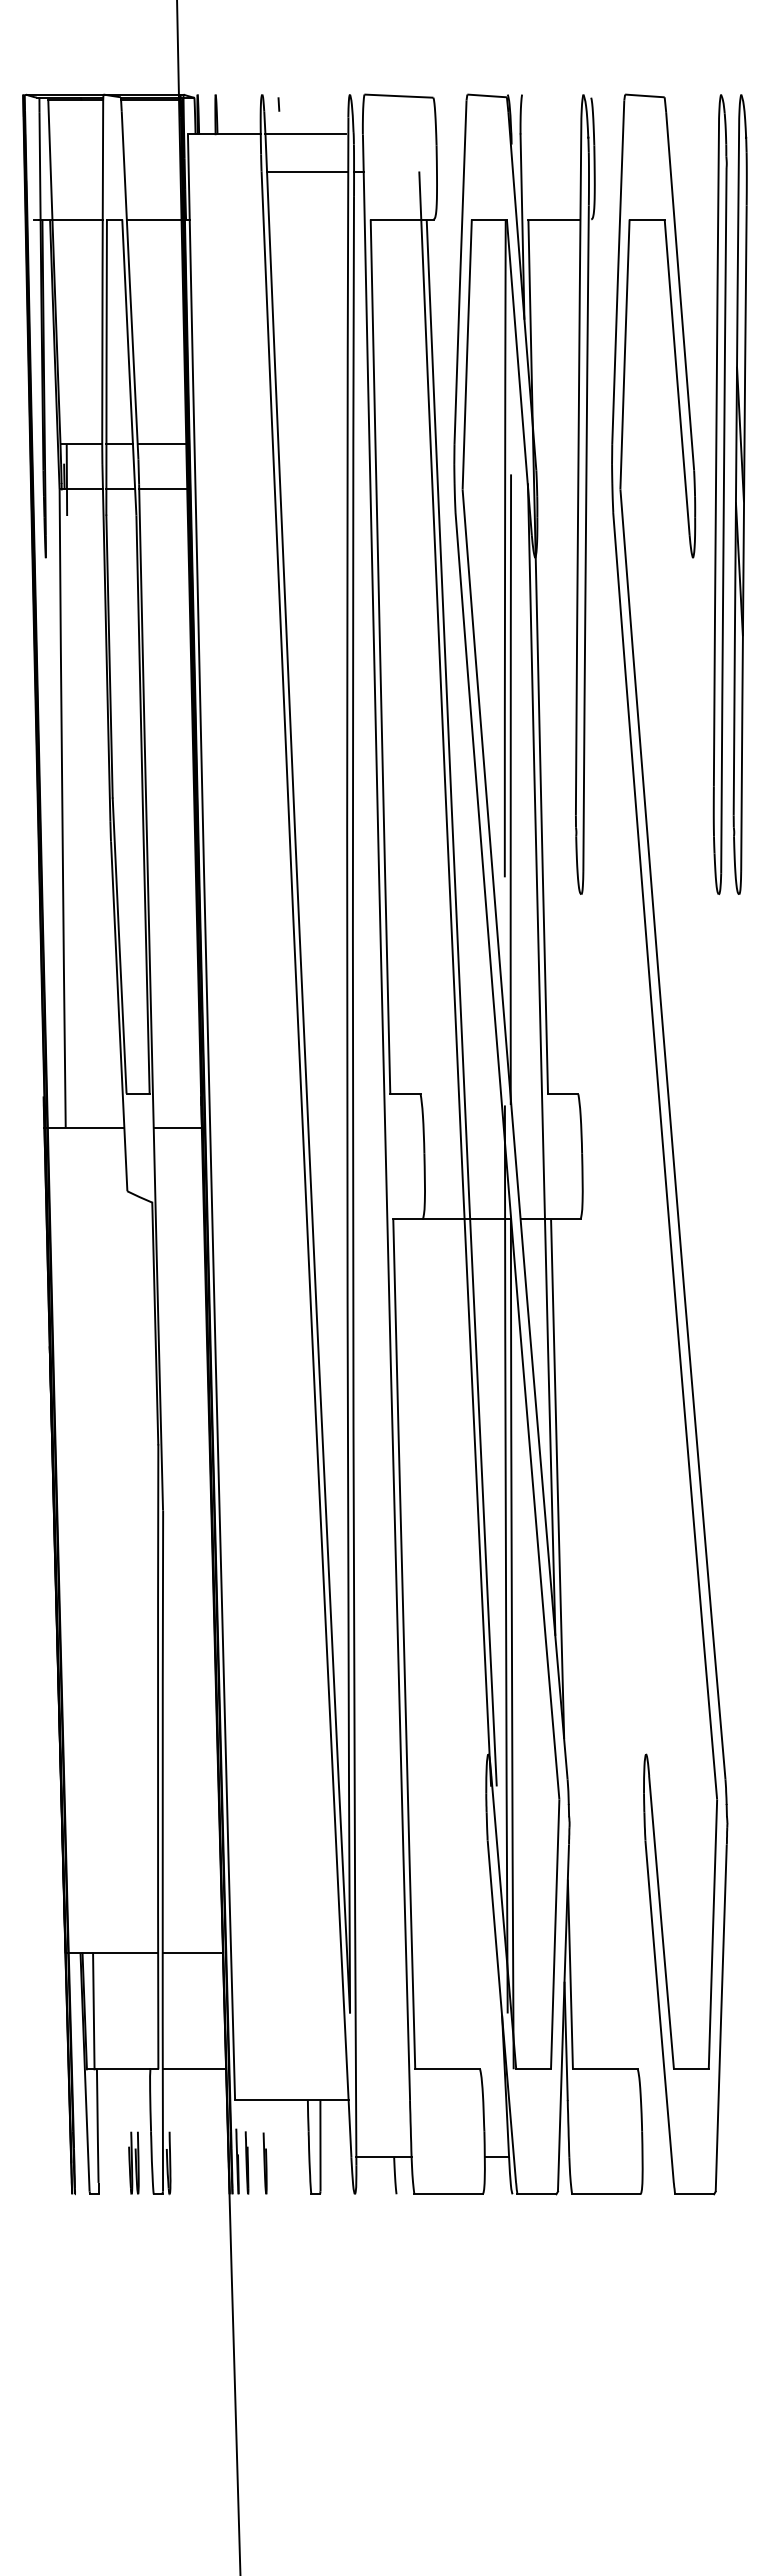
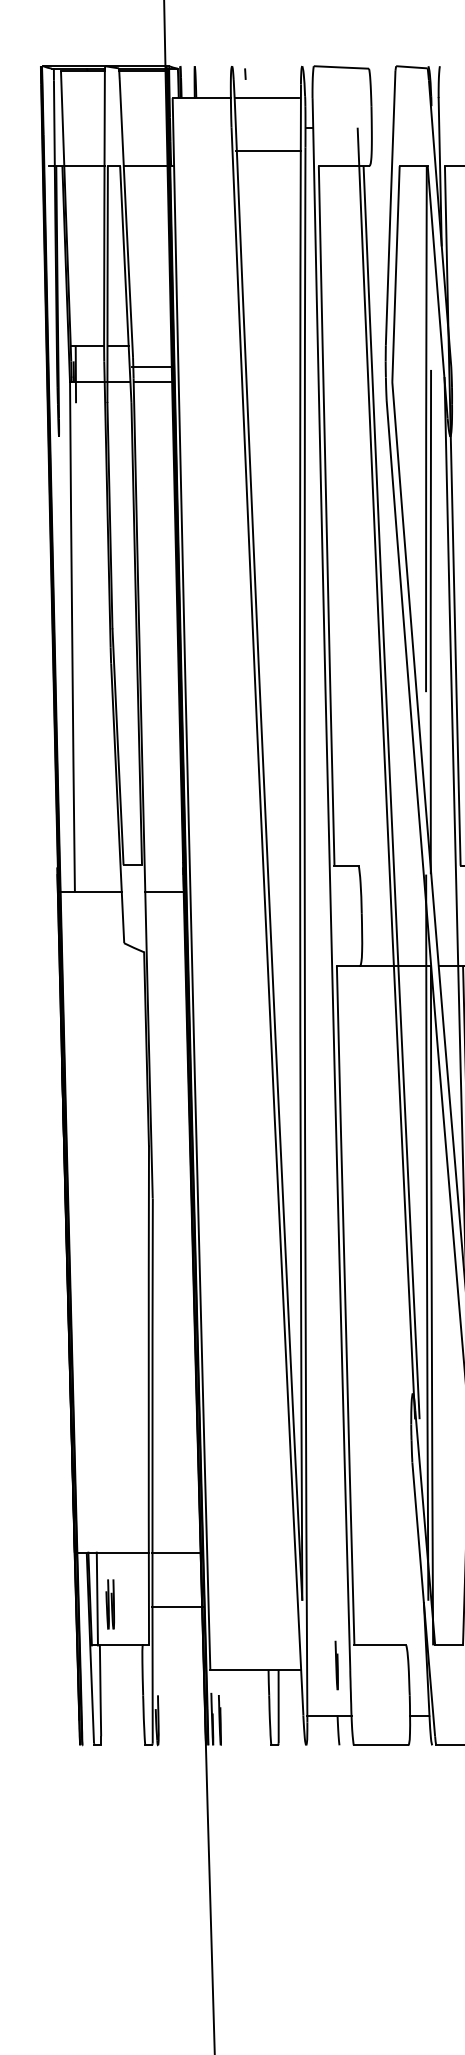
line: (307, 171) -> (268, 150), moved
line: (161, 444) -> (151, 367), moved
line: (194, 2069) -> (177, 1607), moved
part: (133, 2162) -> (109, 1603), moved
part: (264, 2163) -> (336, 1665), moved

